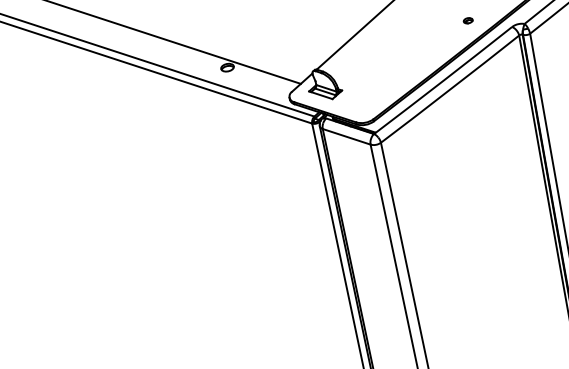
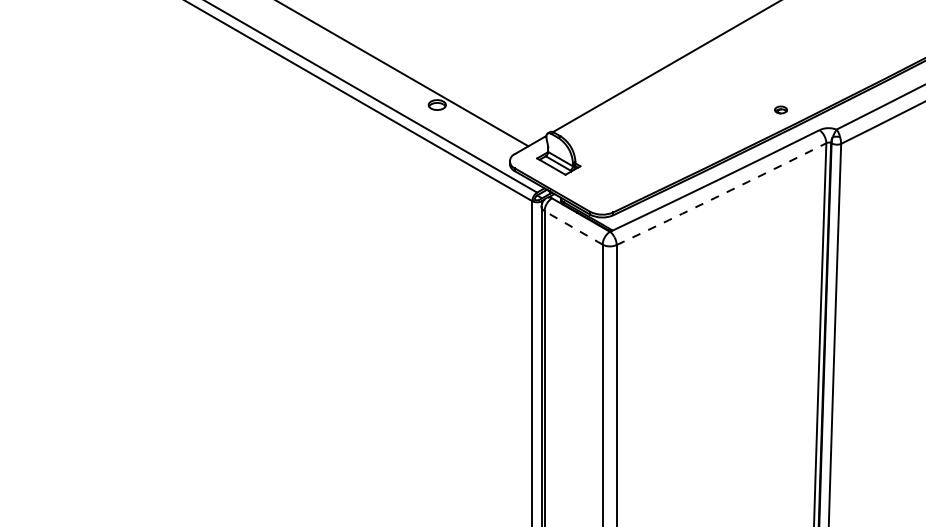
part: (467, 20) -> (780, 109), moved
arc: (450, 89) -> (721, 194), solid -> dashed
line: (346, 136) -> (573, 227), solid -> dashed

